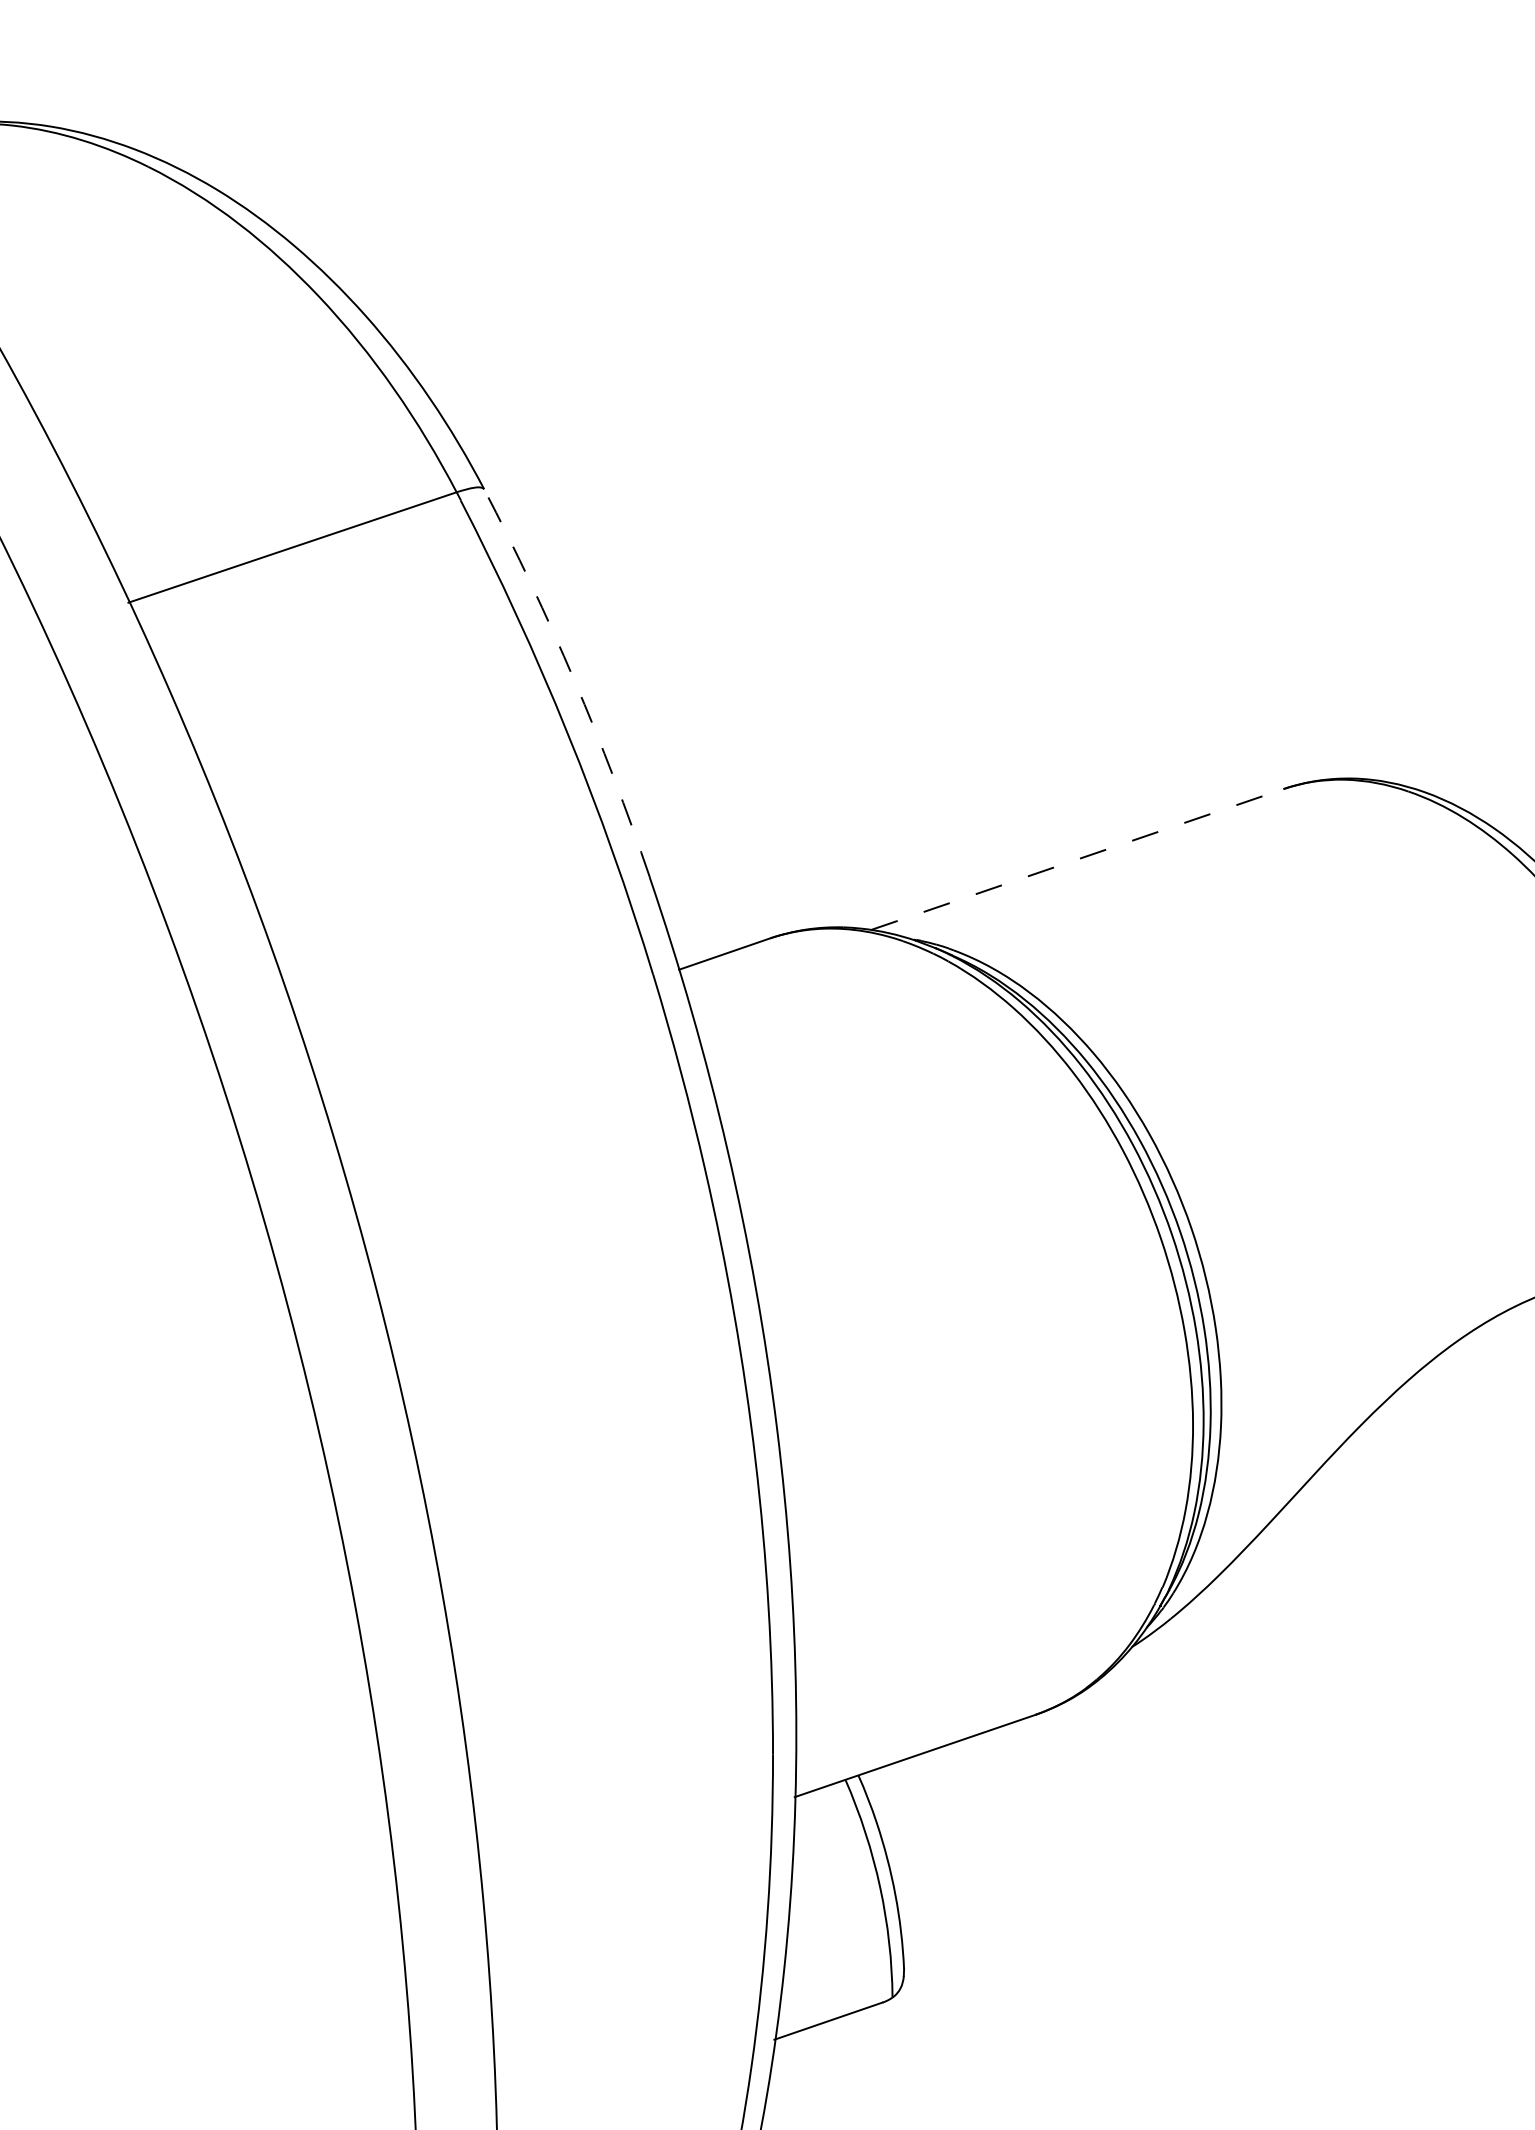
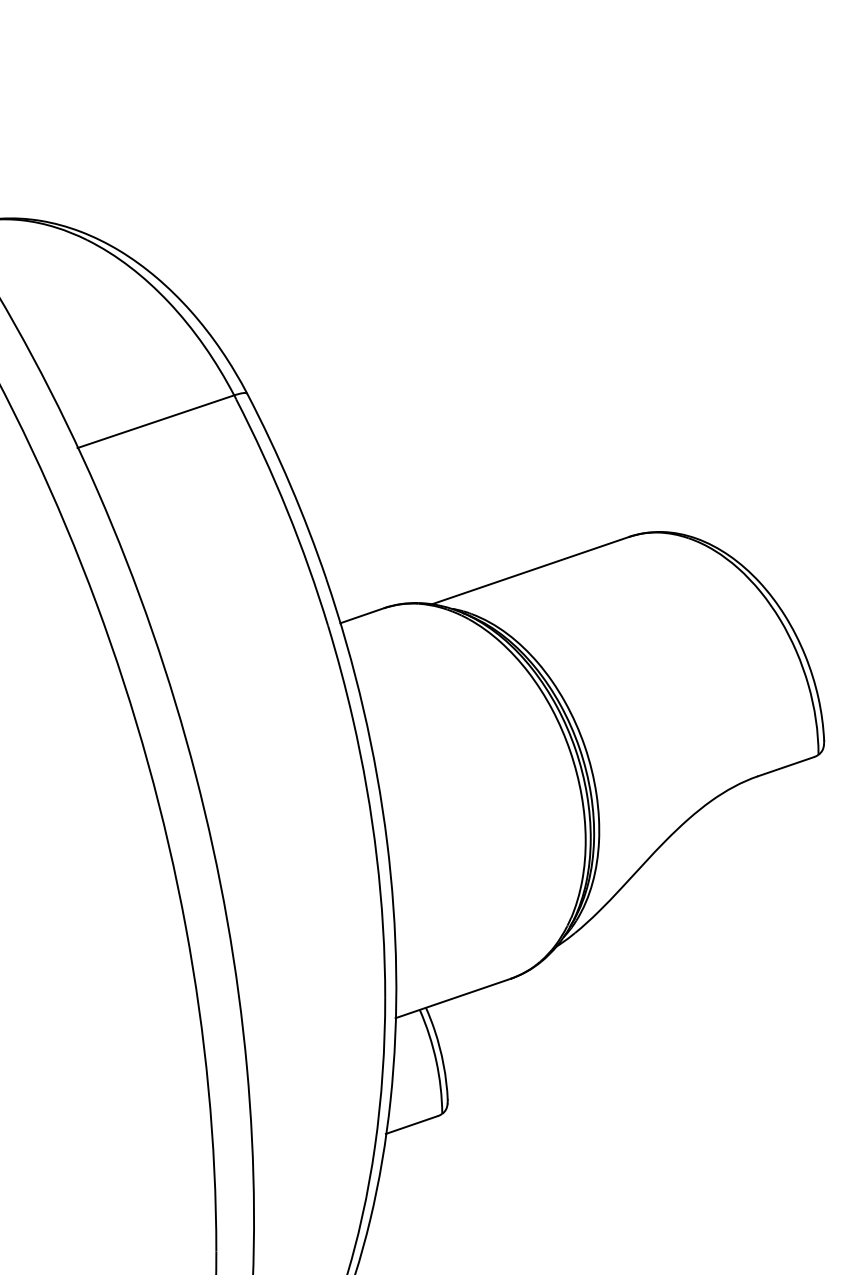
arc: (574, 681) -> (290, 485), dashed -> solid
line: (1077, 859) -> (530, 570), dashed -> solid

